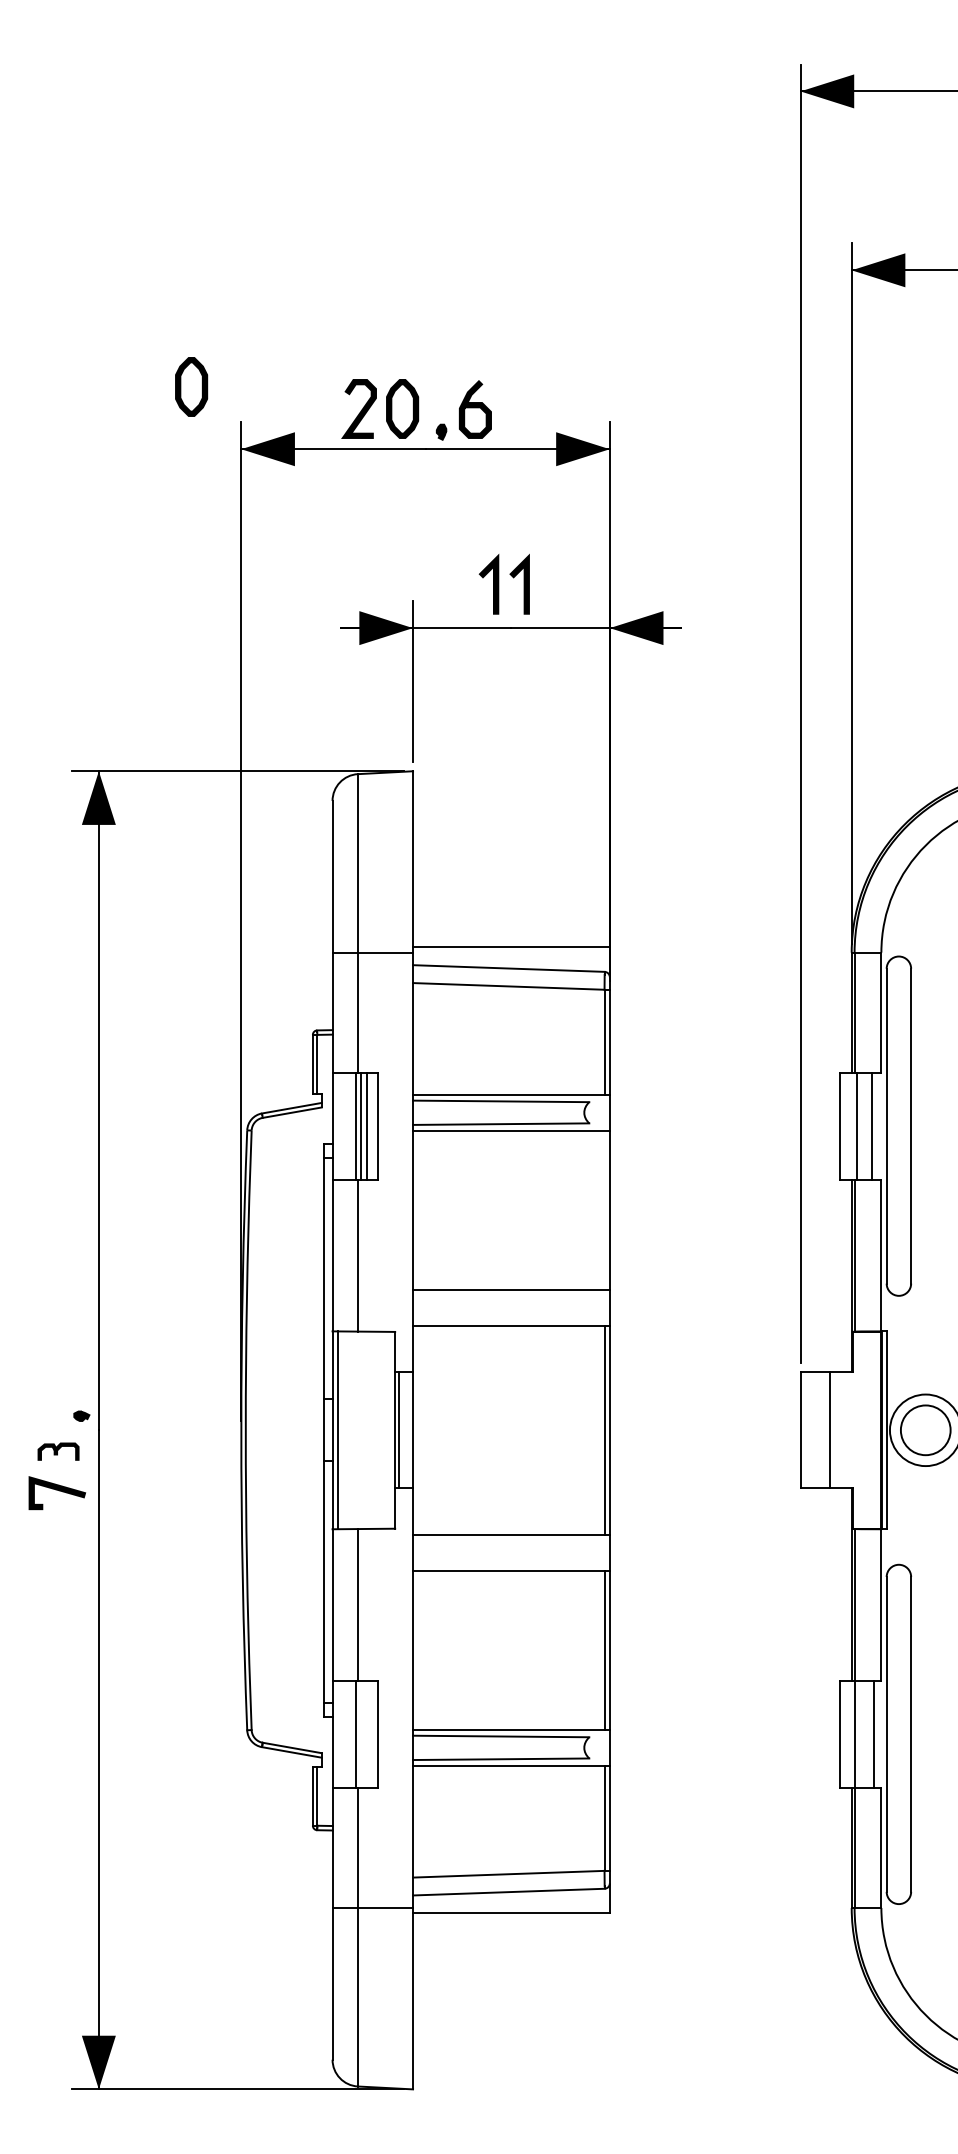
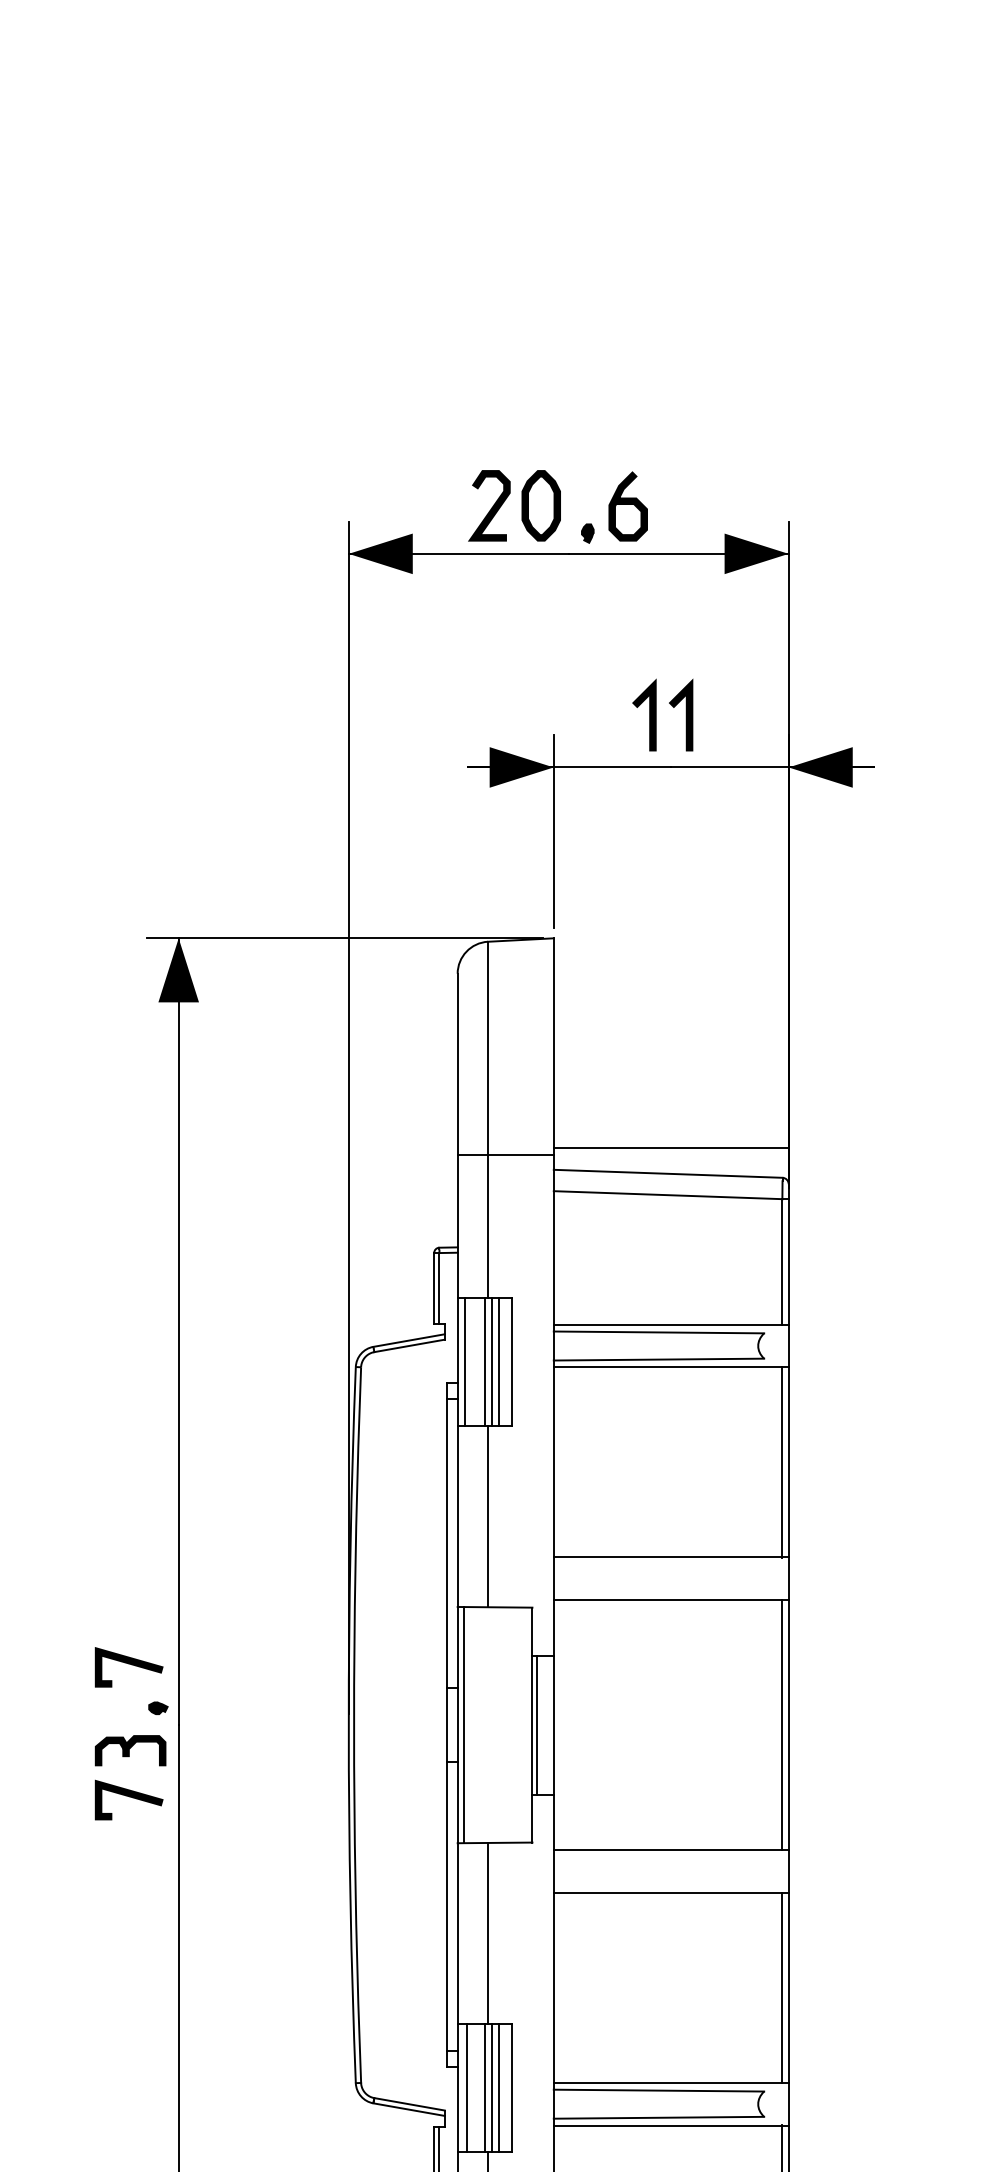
part: (191, 386) -> (289, 478), removed
line: (338, 1125) -> (464, 1361), added
line: (604, 1210) -> (782, 1462), added
line: (57, 1379) -> (129, 1664), added
part: (58, 1451) -> (130, 1750), size x1.43
line: (340, 1734) -> (467, 2088), added
line: (361, 1734) -> (492, 2088), added
line: (367, 1734) -> (499, 2088), added

